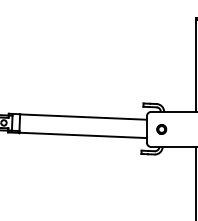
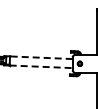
line: (81, 116) -> (40, 57), solid -> dashed
line: (83, 134) -> (41, 66), solid -> dashed

